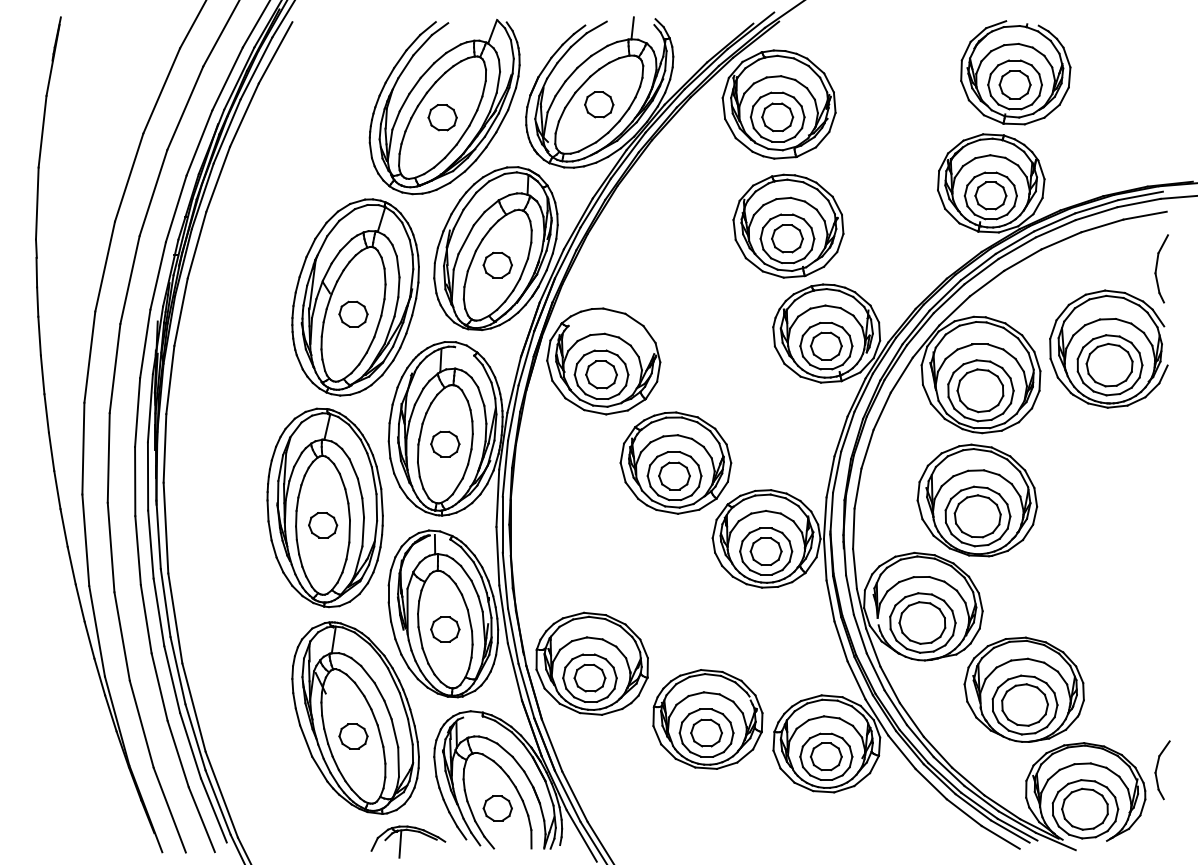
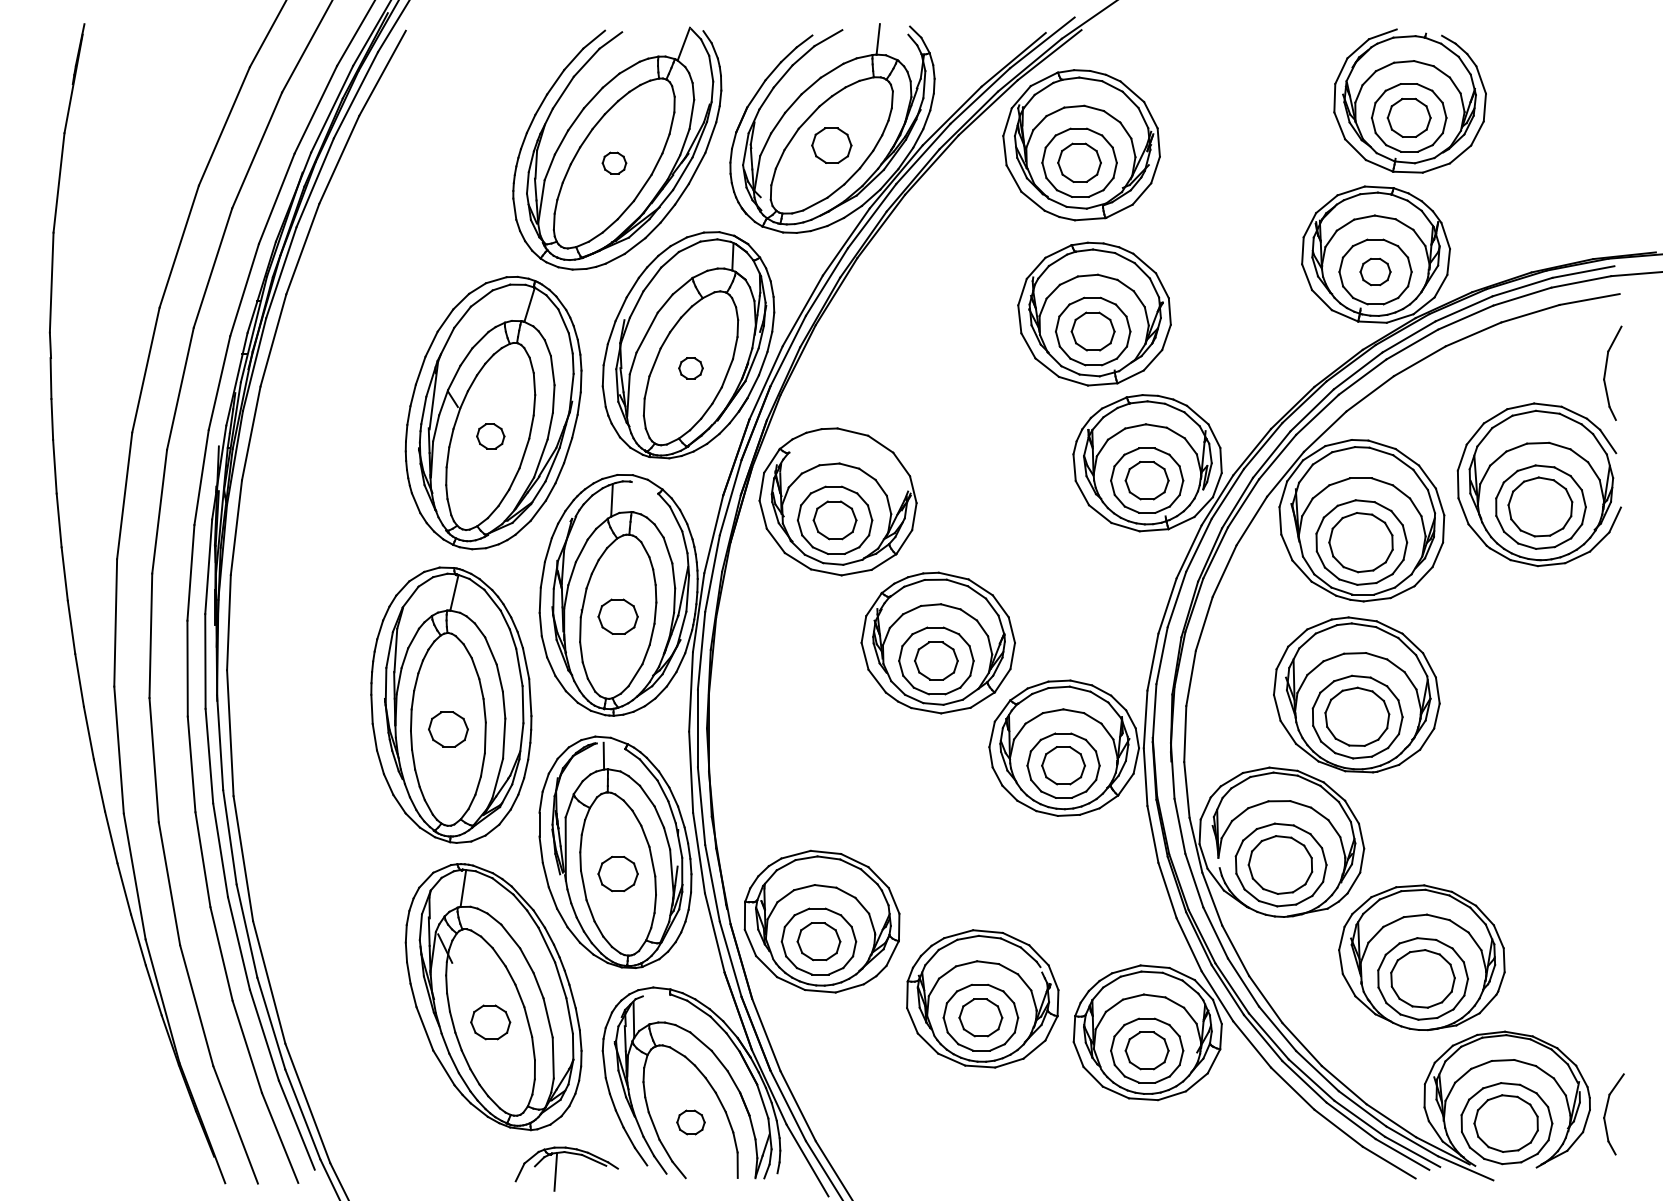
part: (442, 117) -> (614, 162), size x0.6
part: (990, 195) -> (1375, 271), size x0.7
part: (497, 265) -> (690, 368), size x0.6
part: (353, 314) -> (490, 436), size x0.7
part: (1157, 769) -> (1606, 1113), moved
part: (497, 808) -> (690, 1122), size x0.7

